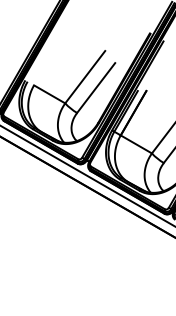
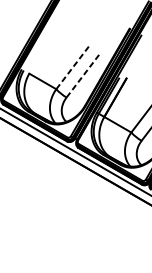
line: (85, 77) -> (73, 66), solid -> dashed
line: (96, 87) -> (83, 75), solid -> dashed

